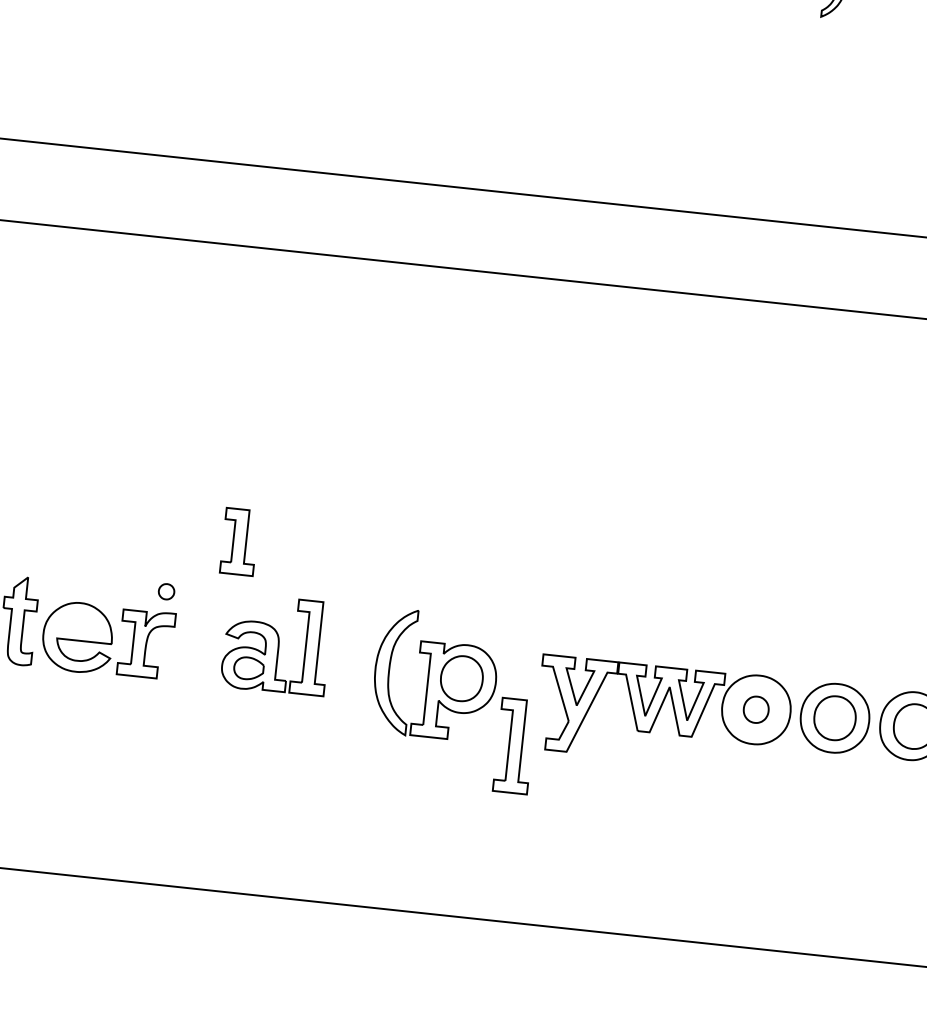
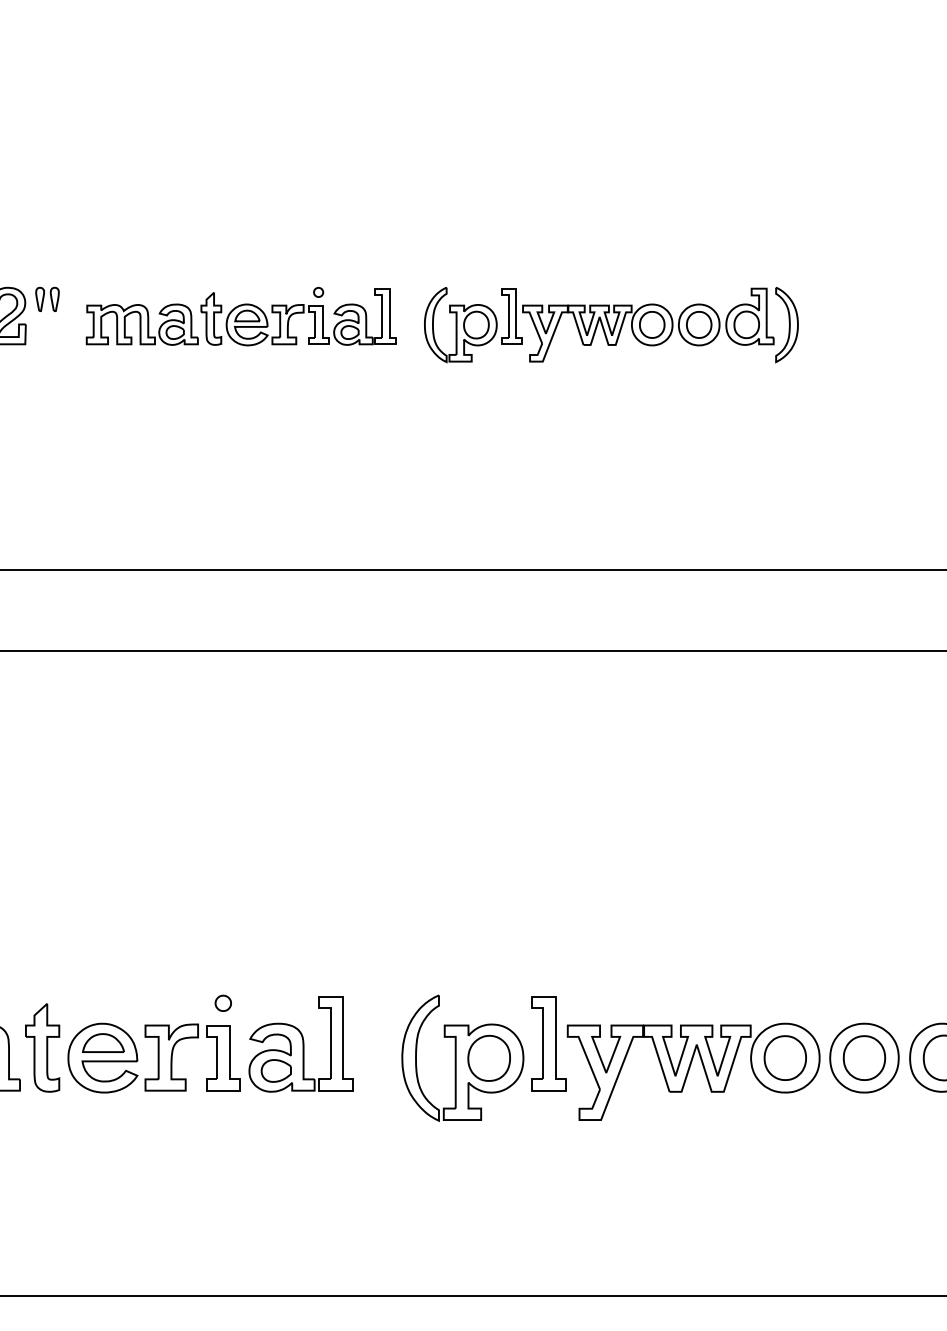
part: (239, 542) -> (223, 1058), moved
part: (165, 590) -> (222, 1002), moved
part: (80, 621) -> (103, 1042), added
part: (755, 709) -> (784, 1057), size x1.67
part: (514, 745) -> (548, 1043), moved

